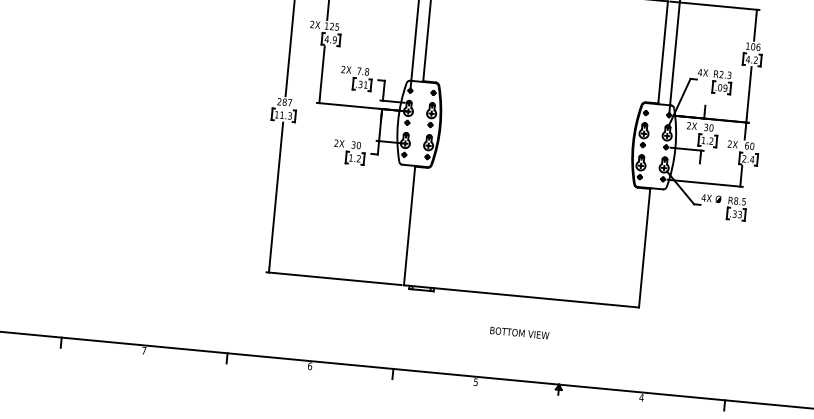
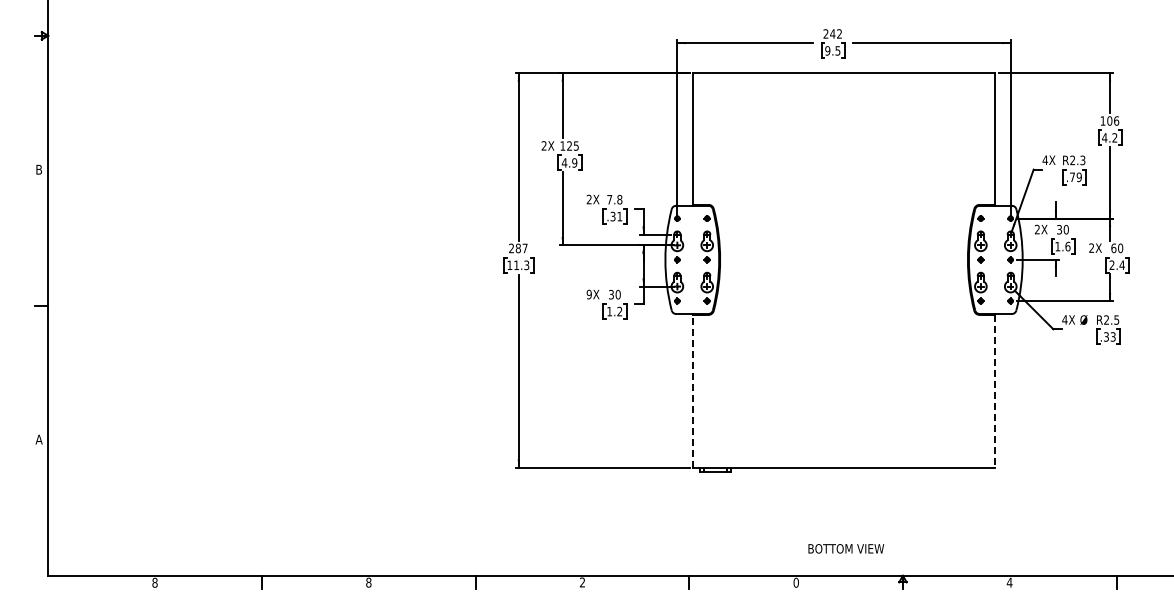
text: (720, 87) -> (1072, 177), .09 -> .79
text: (711, 141) -> (1067, 246), 1.2 -> 1.6
text: (335, 143) -> (588, 294), 2X -> 9X
text: (736, 200) -> (1106, 319), R8.5 -> R2.5
line: (409, 225) -> (692, 390), solid -> dashed
line: (644, 248) -> (995, 391), solid -> dashed
text: (519, 332) -> (846, 548), moved
text: (143, 350) -> (368, 582), 7 -> 8
text: (310, 366) -> (582, 582), 6 -> 2
text: (475, 381) -> (795, 582), 5 -> 0

